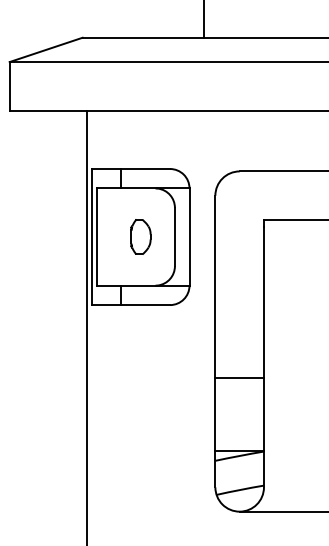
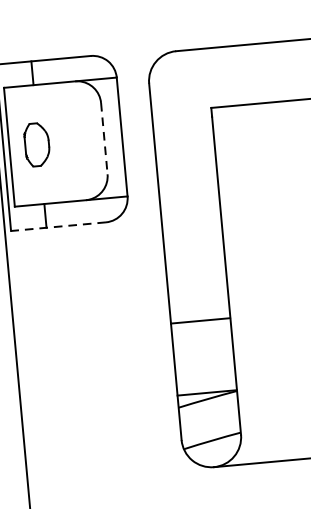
part: (140, 236) -> (36, 144), moved
line: (174, 237) -> (103, 139), solid -> dashed
line: (131, 305) -> (58, 227), solid -> dashed
line: (239, 378) -> (200, 321), moved

